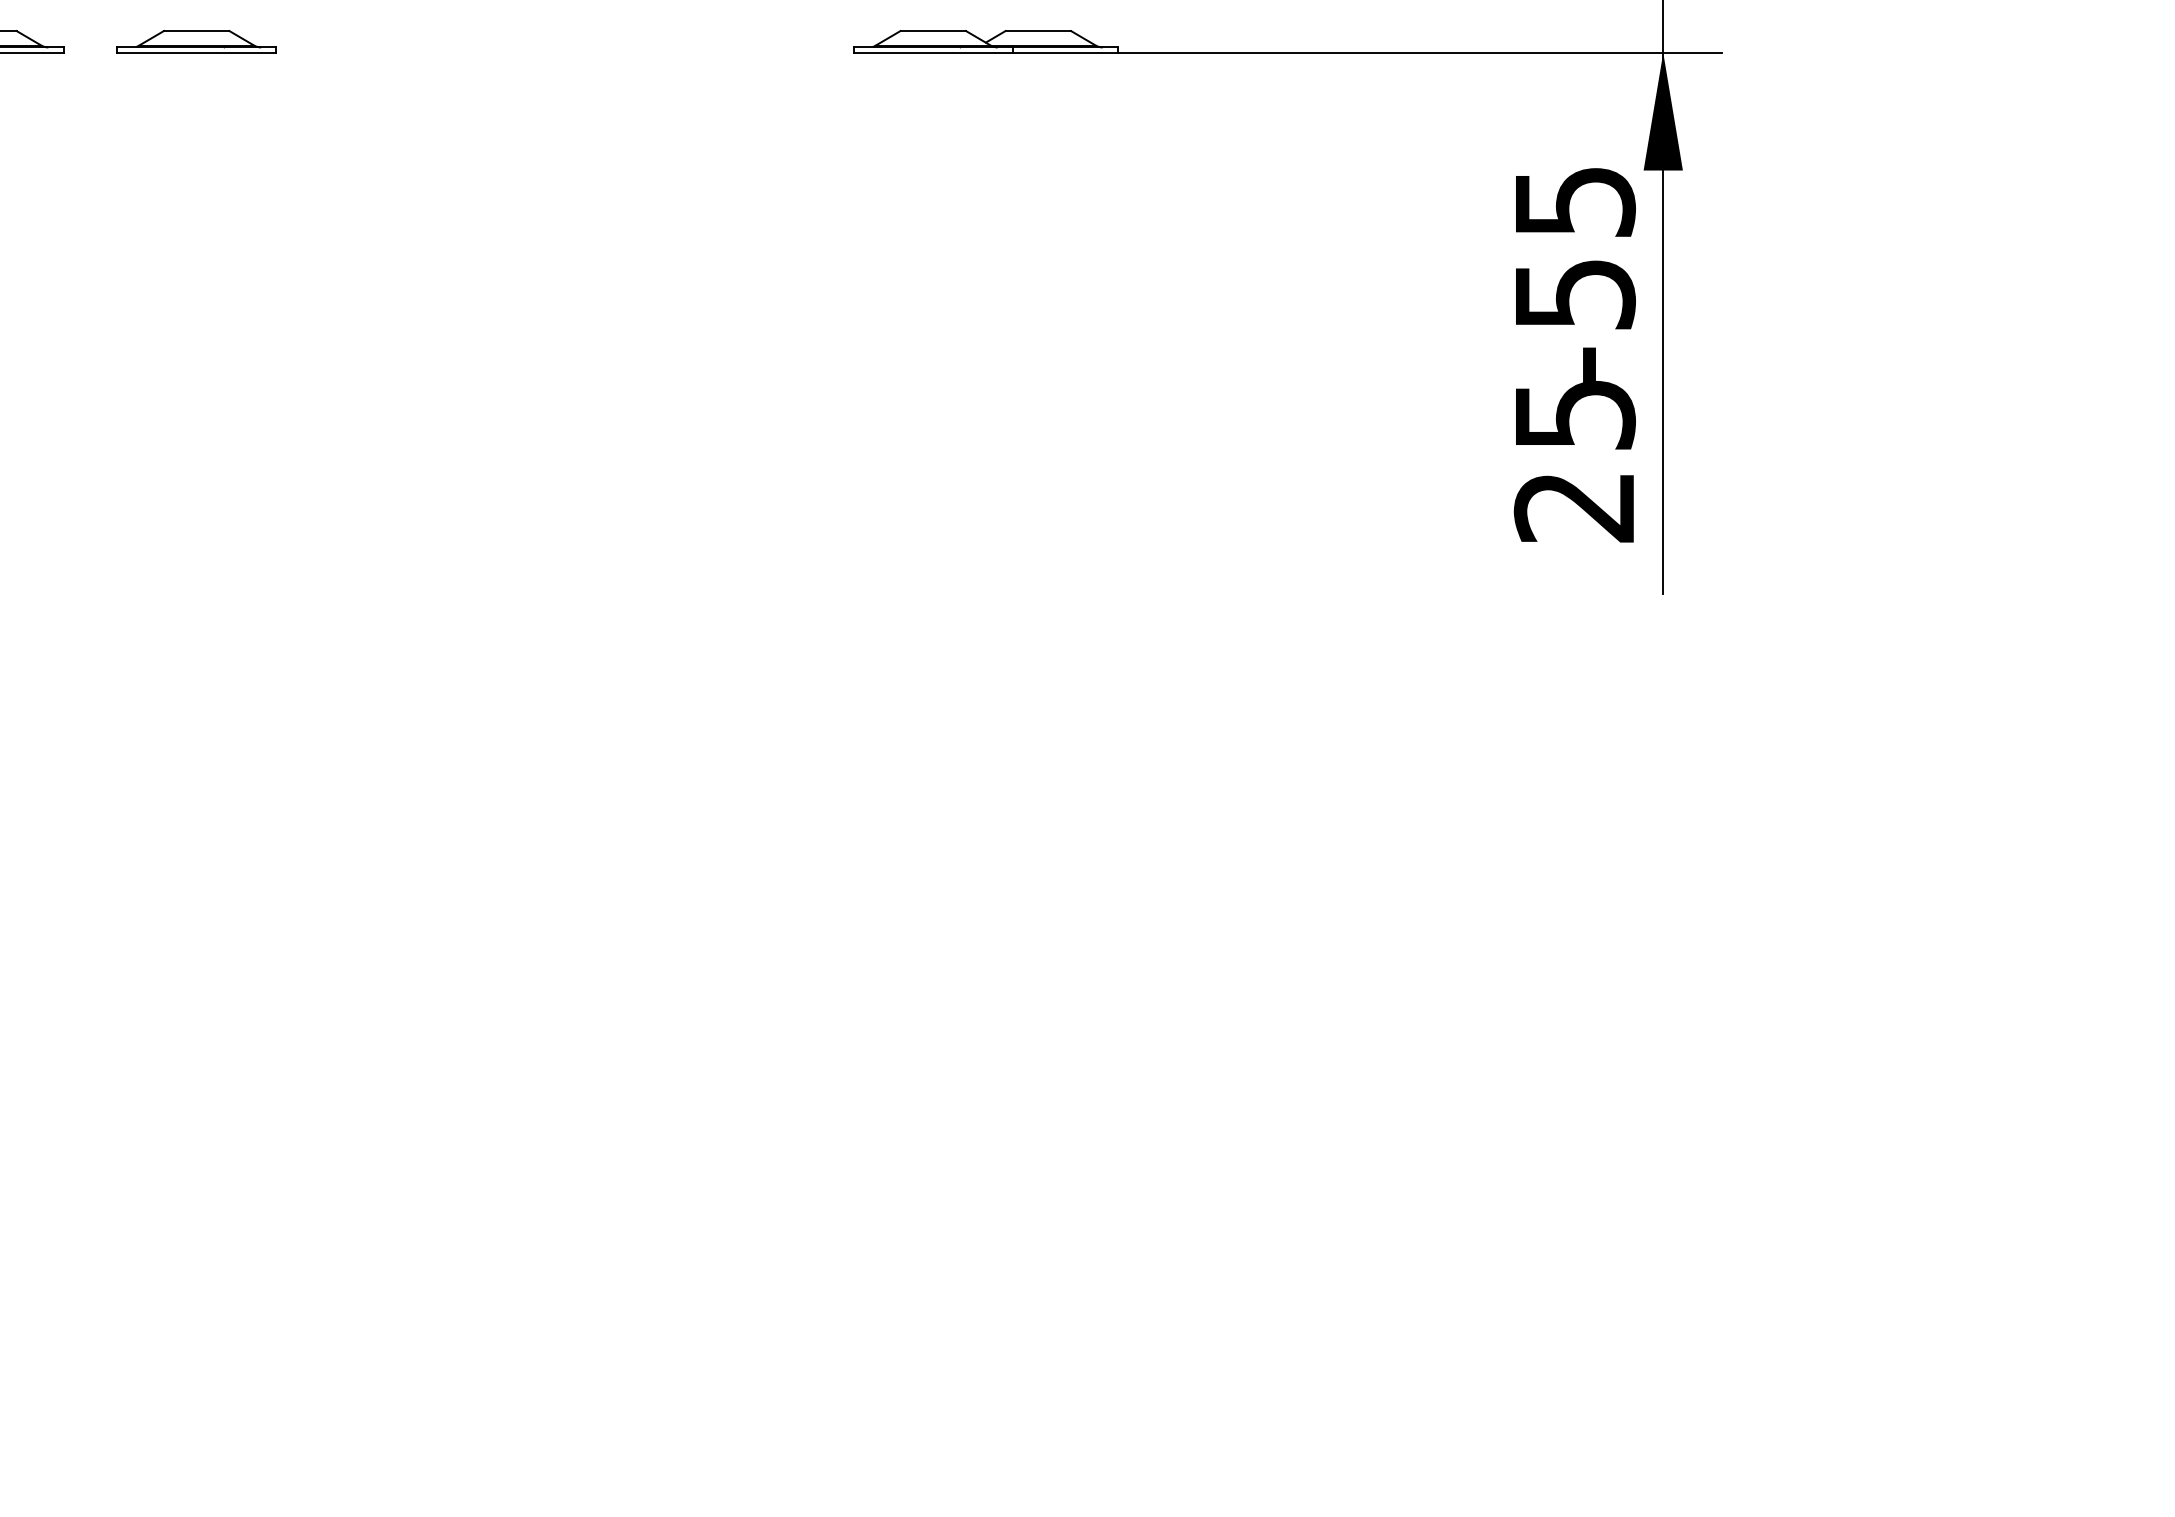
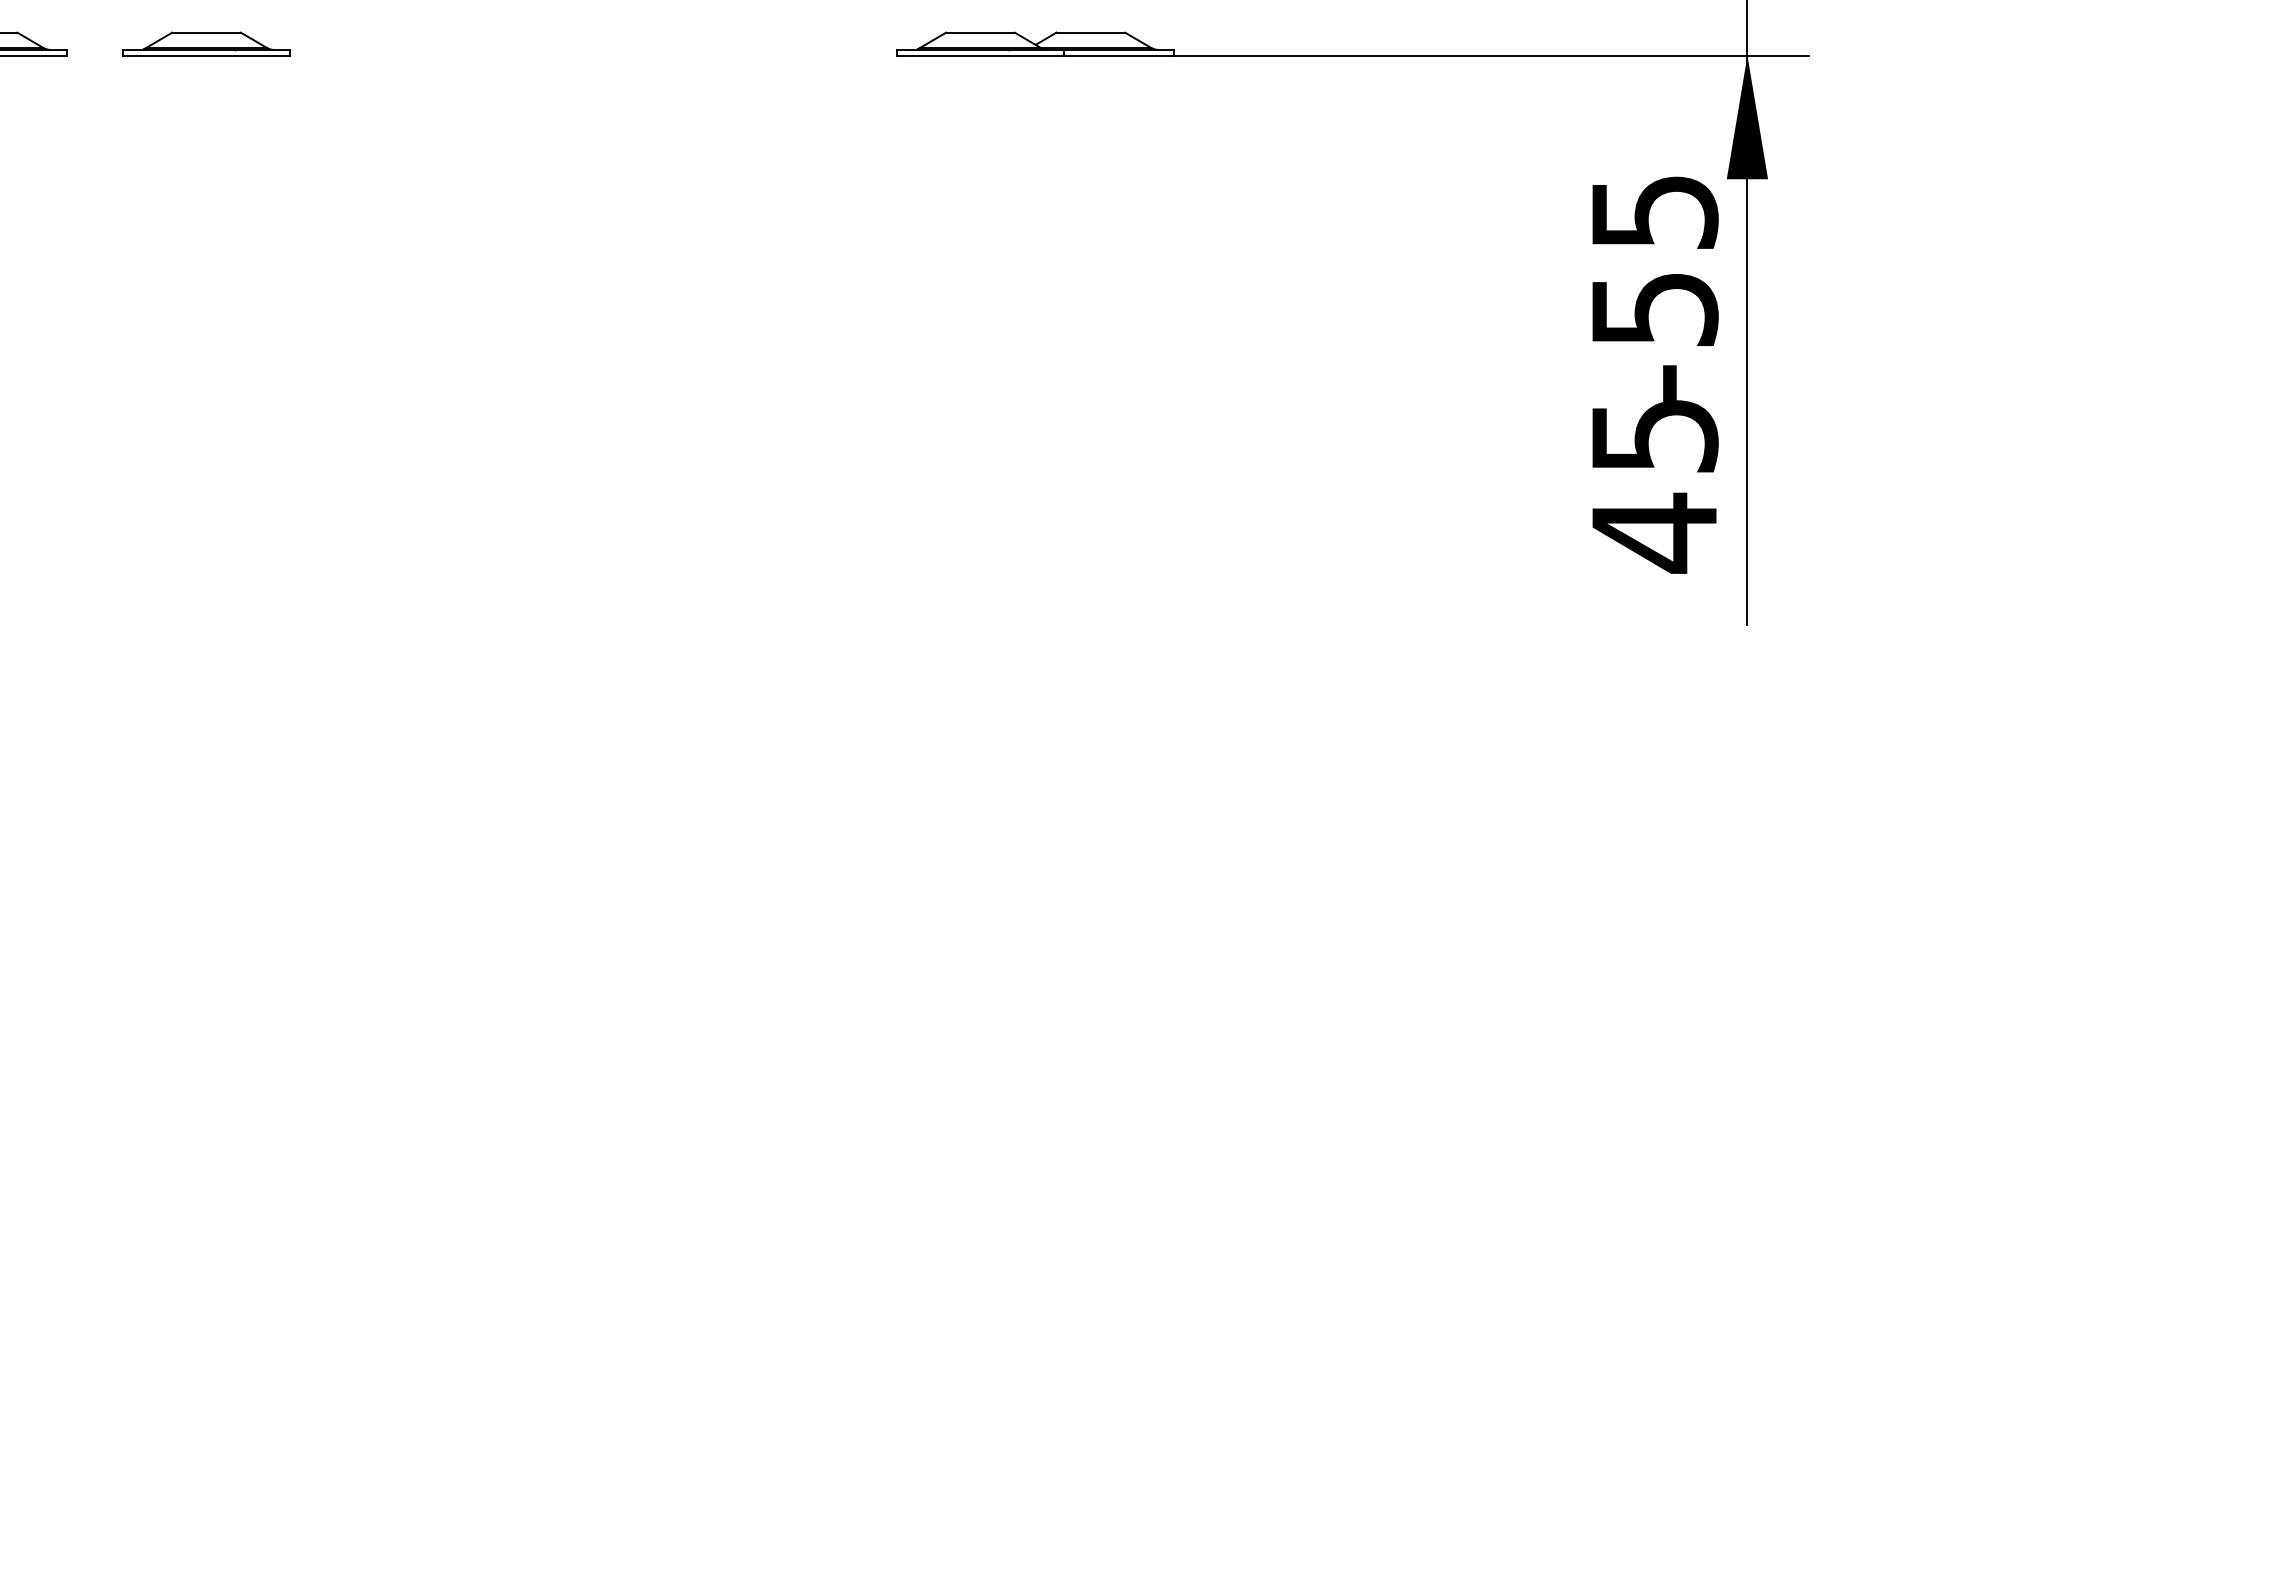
text: (1573, 506) -> (1653, 532), 25 -> 45

